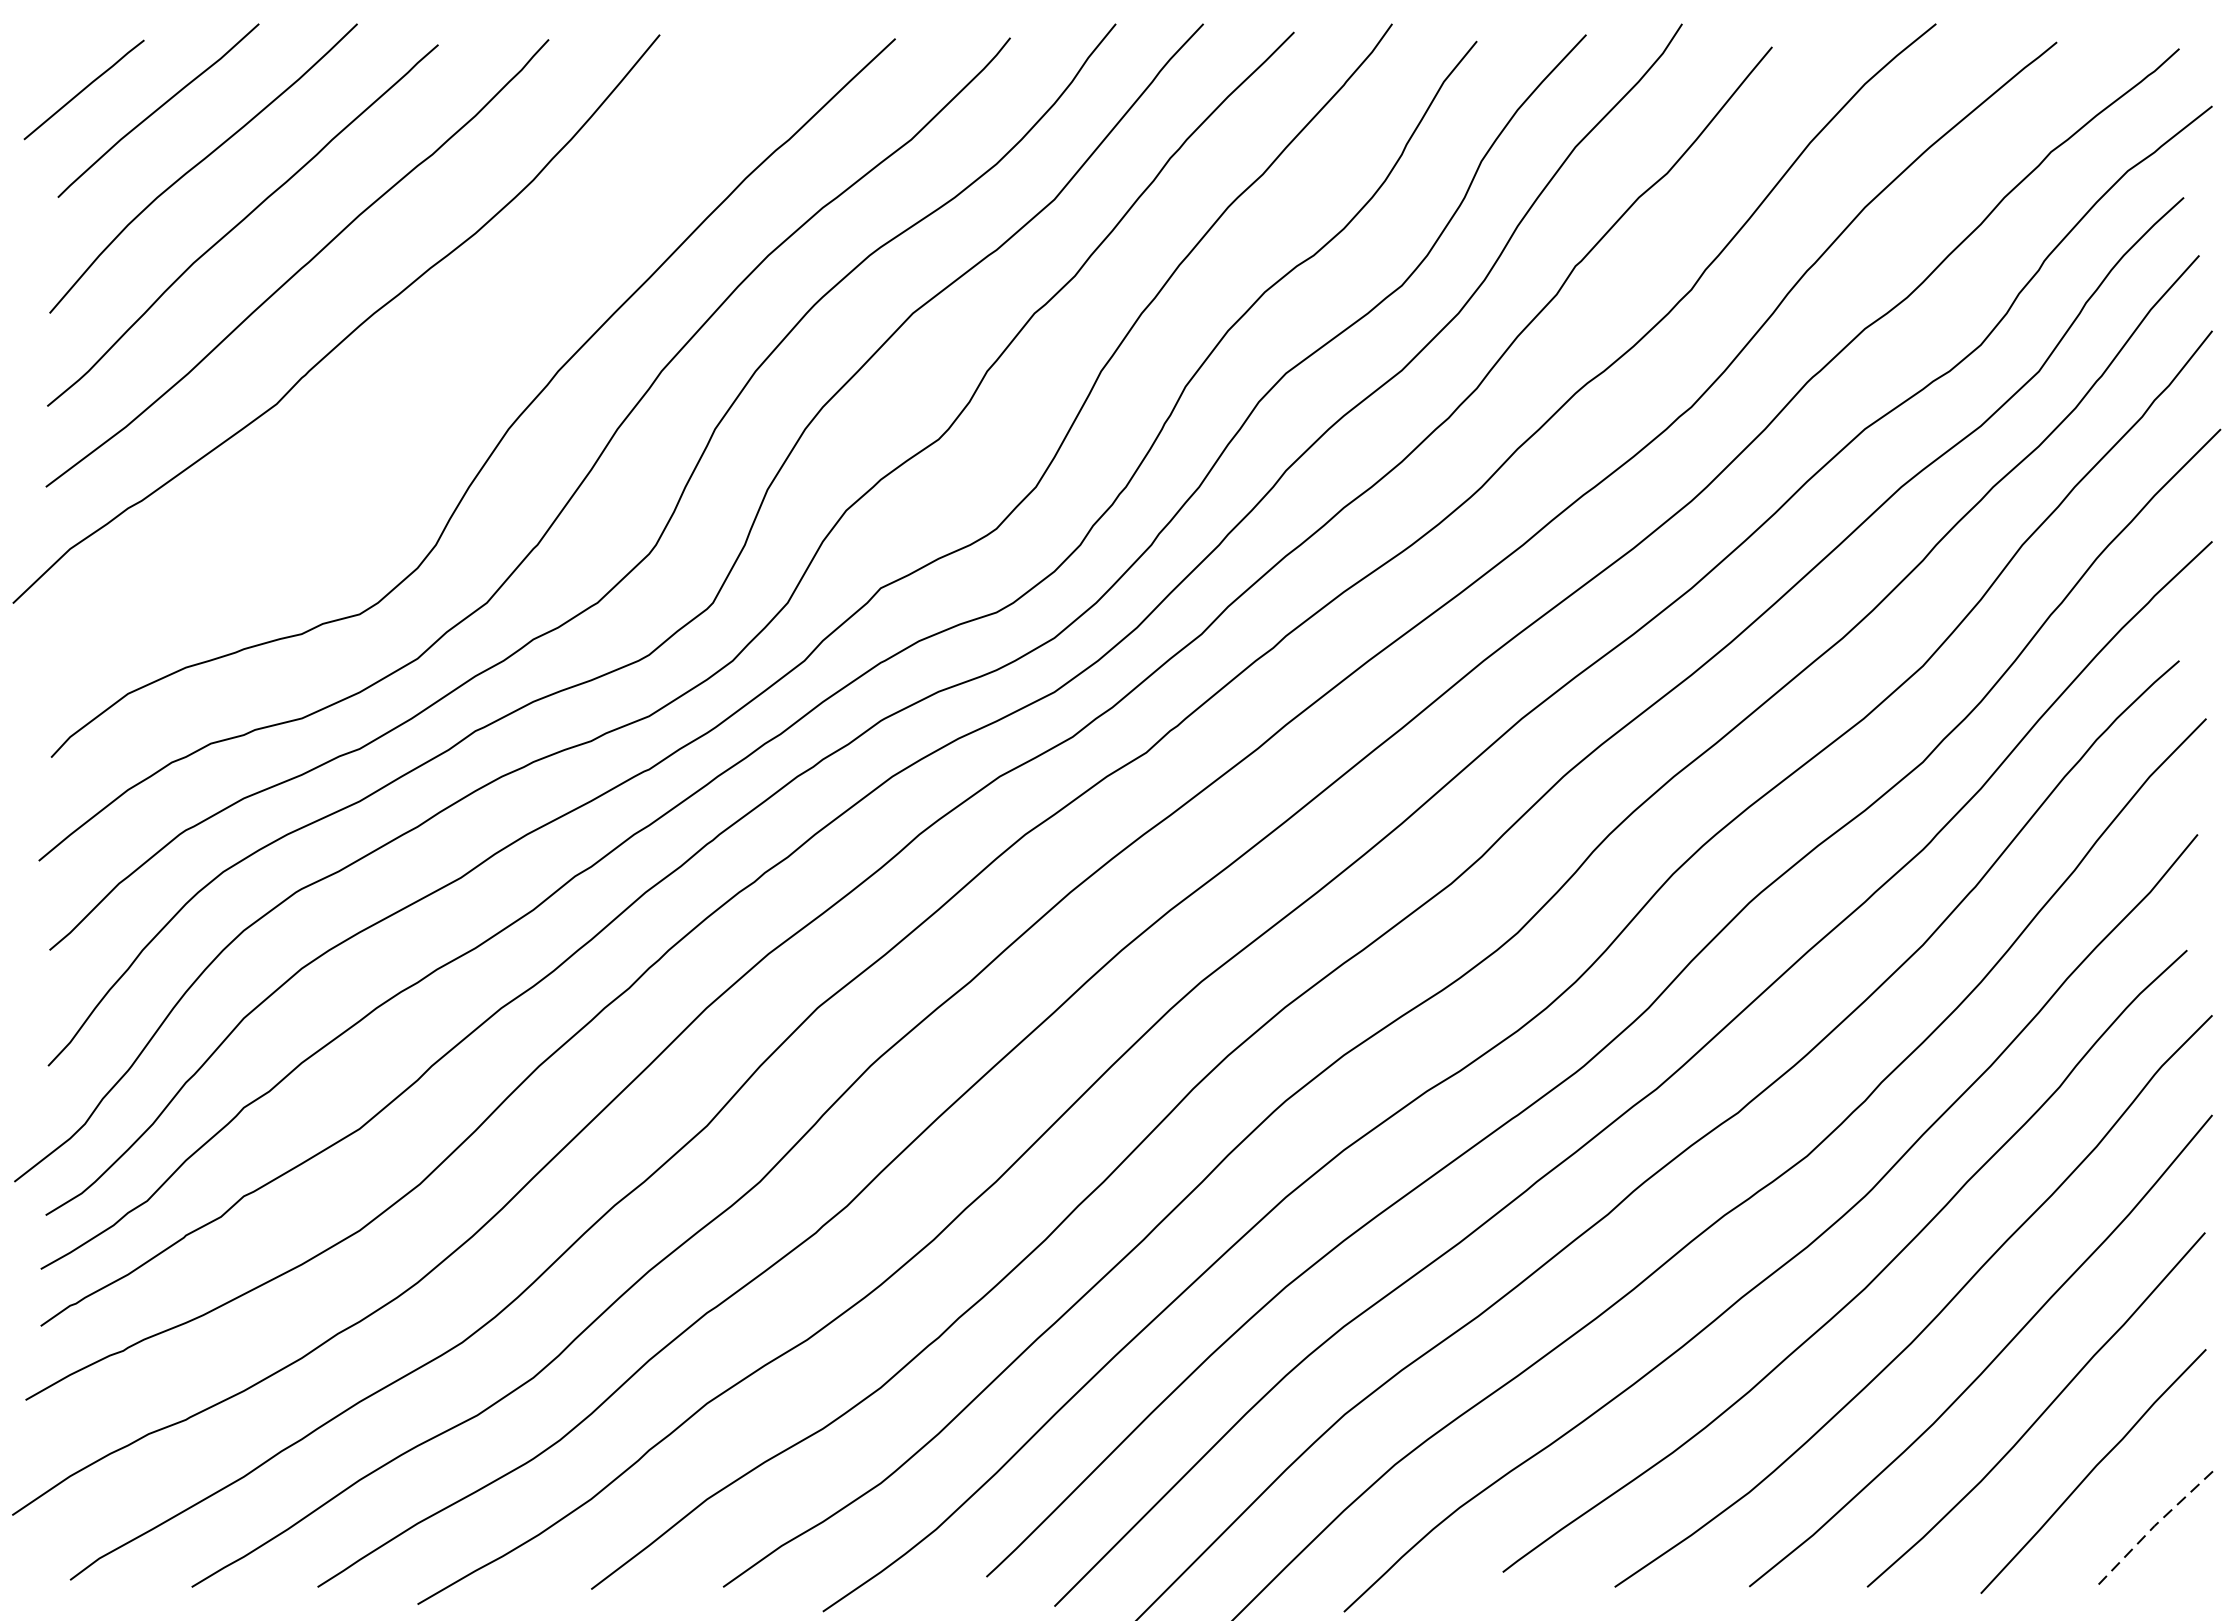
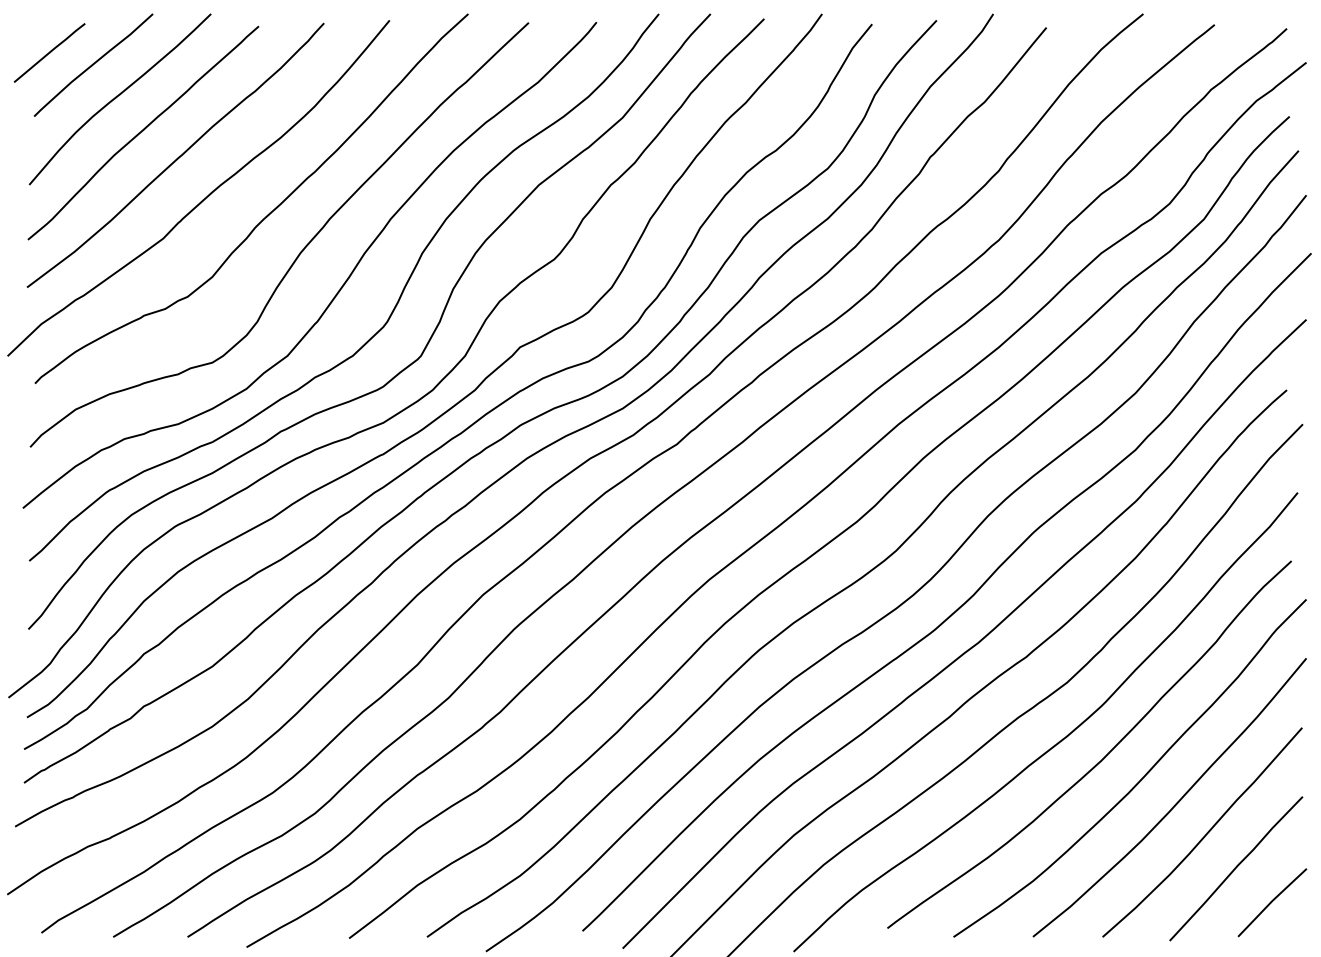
curve: (452, 363) -> (267, 214), added
line: (2153, 1526) -> (1271, 901), dashed -> solid

